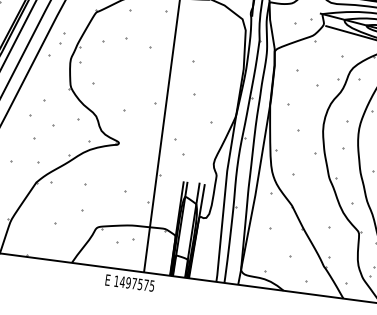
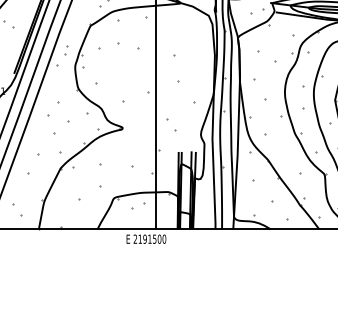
text: (133, 282) -> (149, 238), 1497575 -> 2191500

